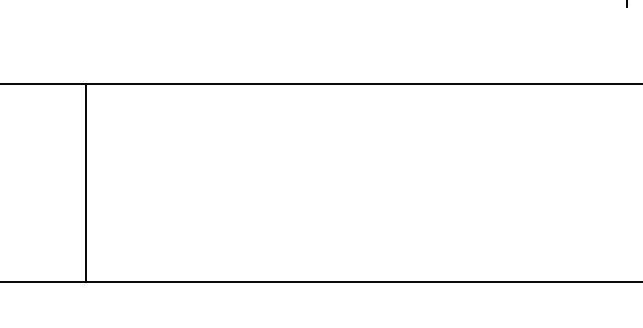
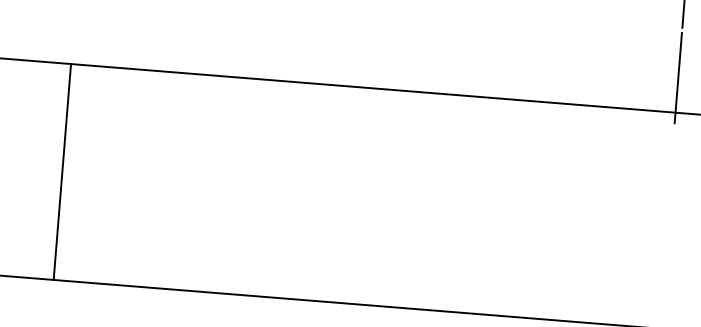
line: (626, 52) -> (678, 77), added
line: (85, 183) -> (62, 172), moved

